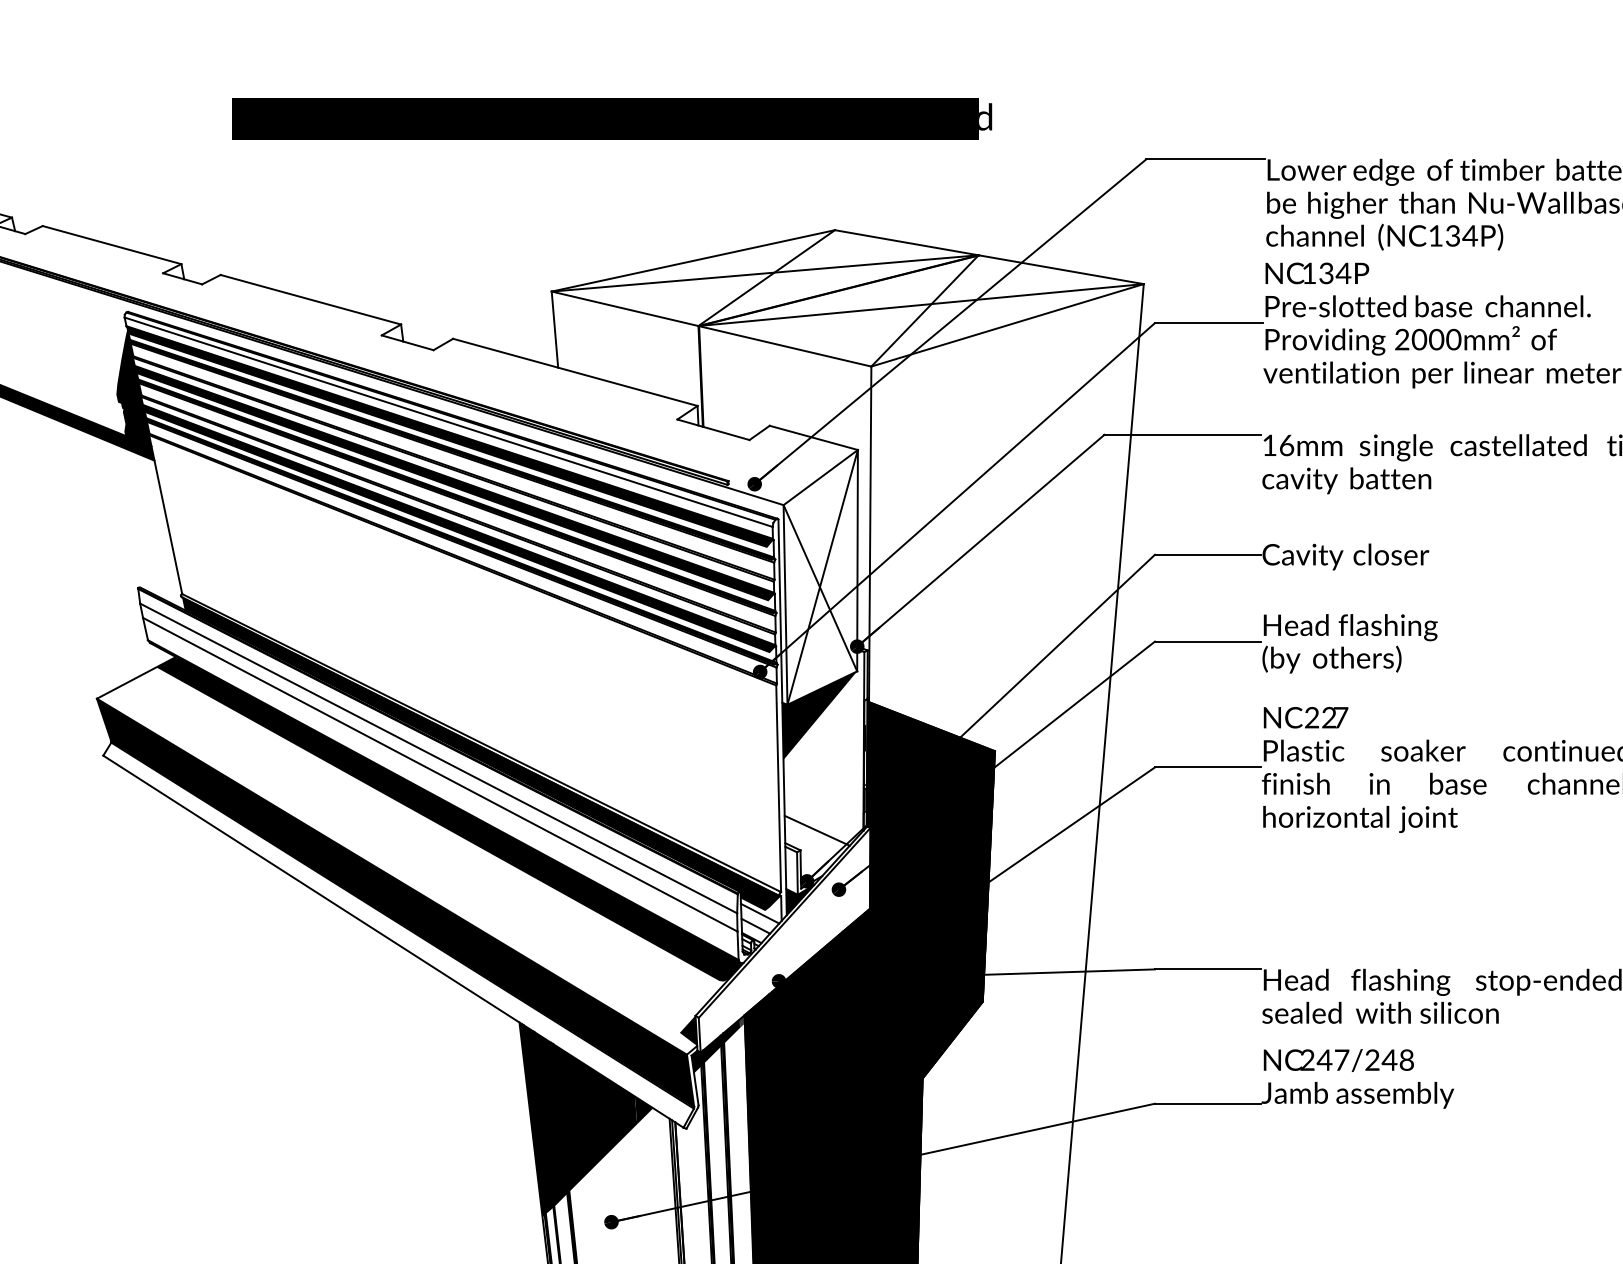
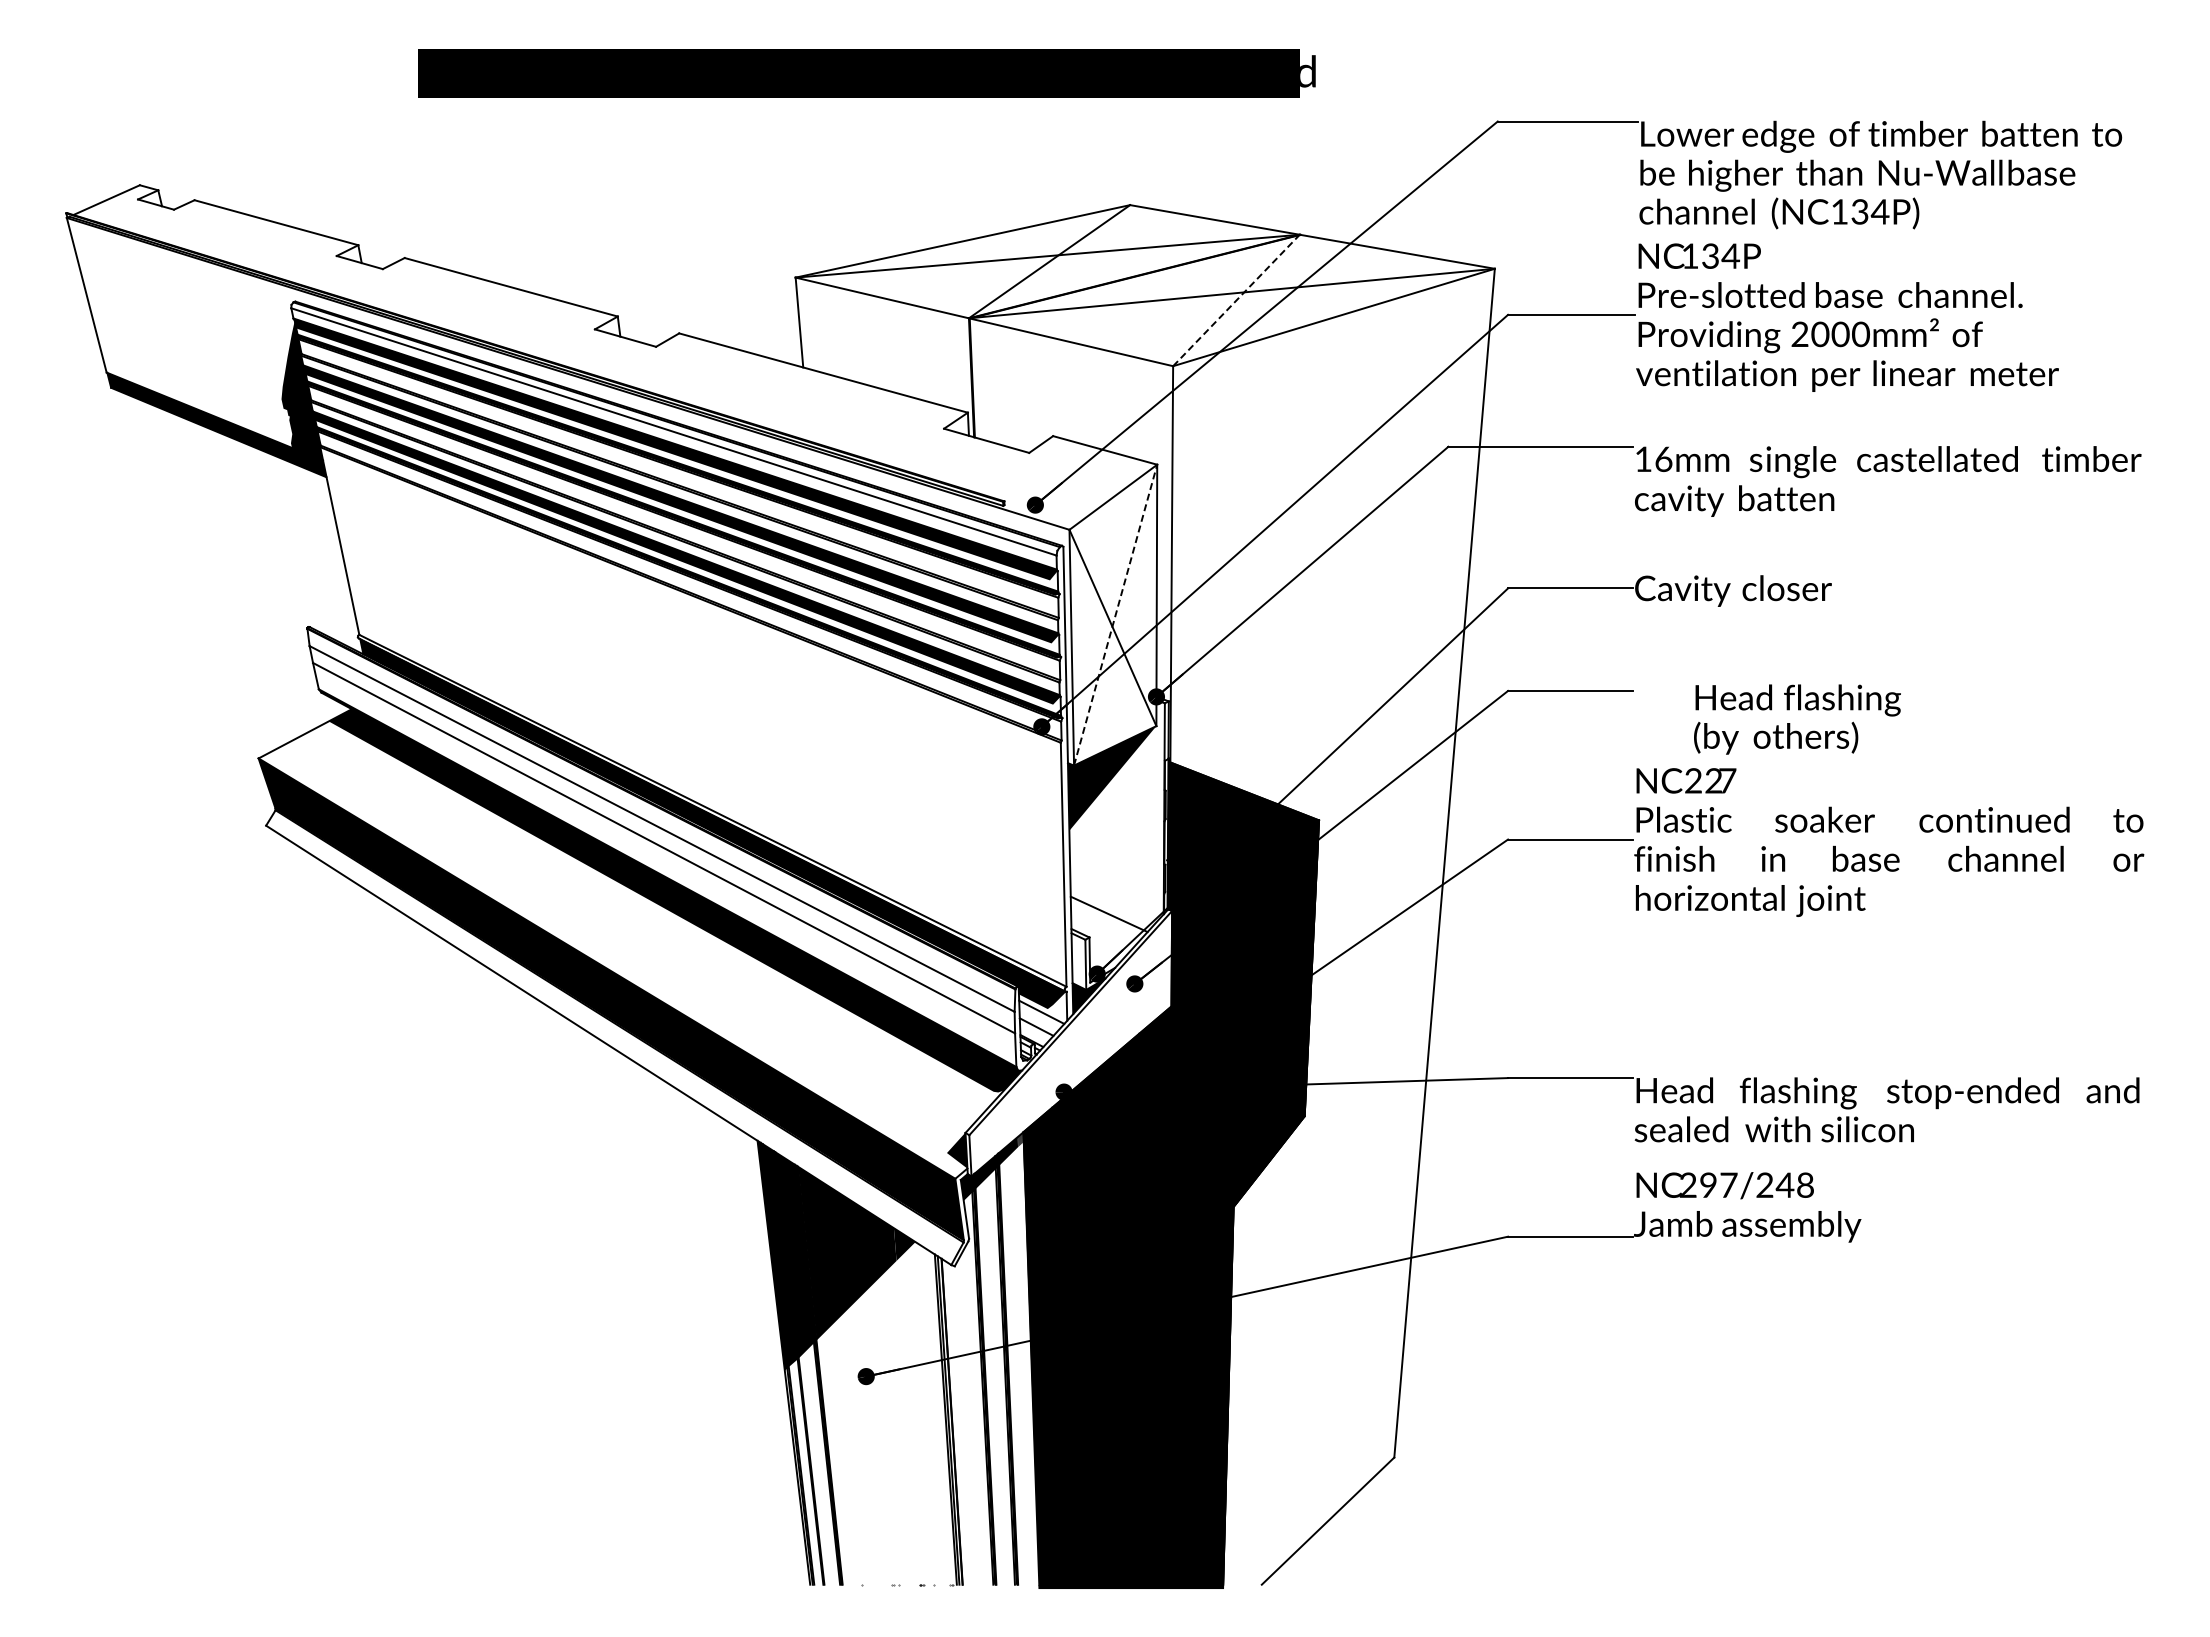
line: (925, 310) -> (1236, 300), solid -> dashed
line: (822, 576) -> (1115, 614), solid -> dashed
text: (1350, 643) -> (1797, 719), moved
text: (1324, 1059) -> (1708, 1184), 247/248 -> 297/248

